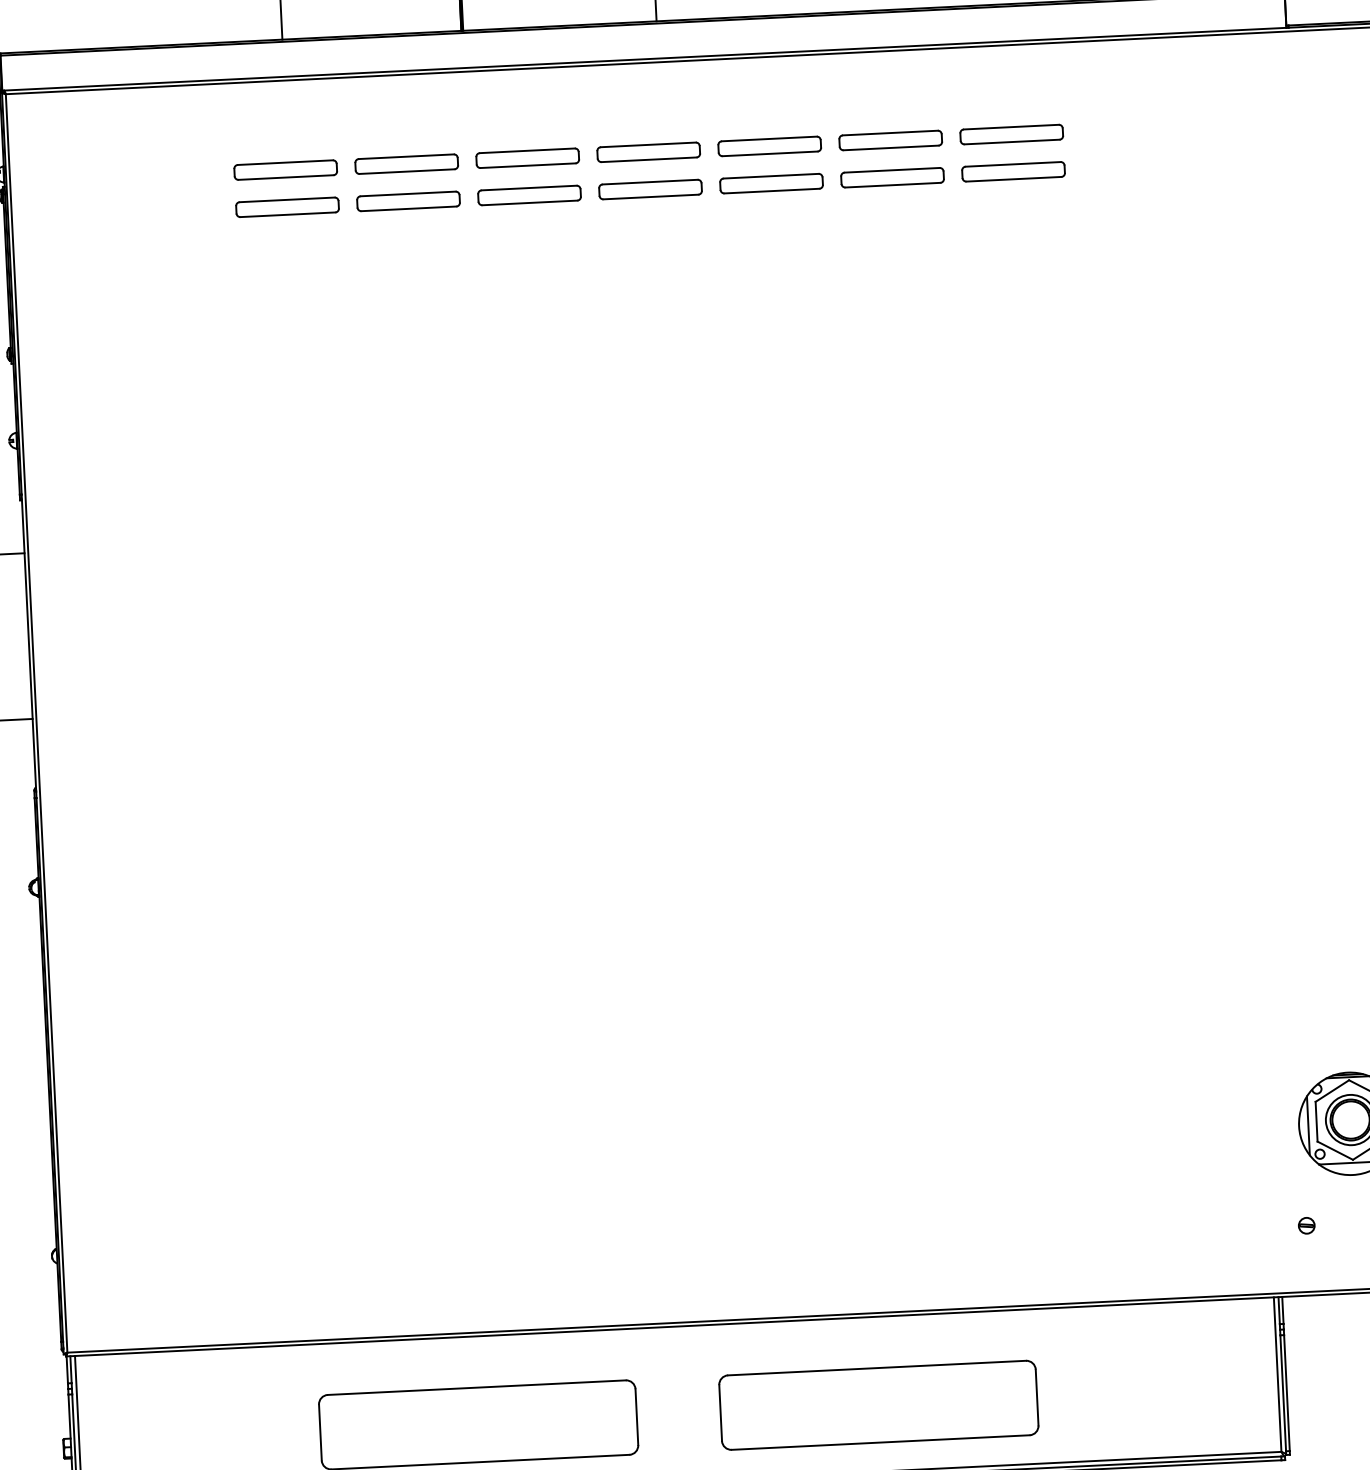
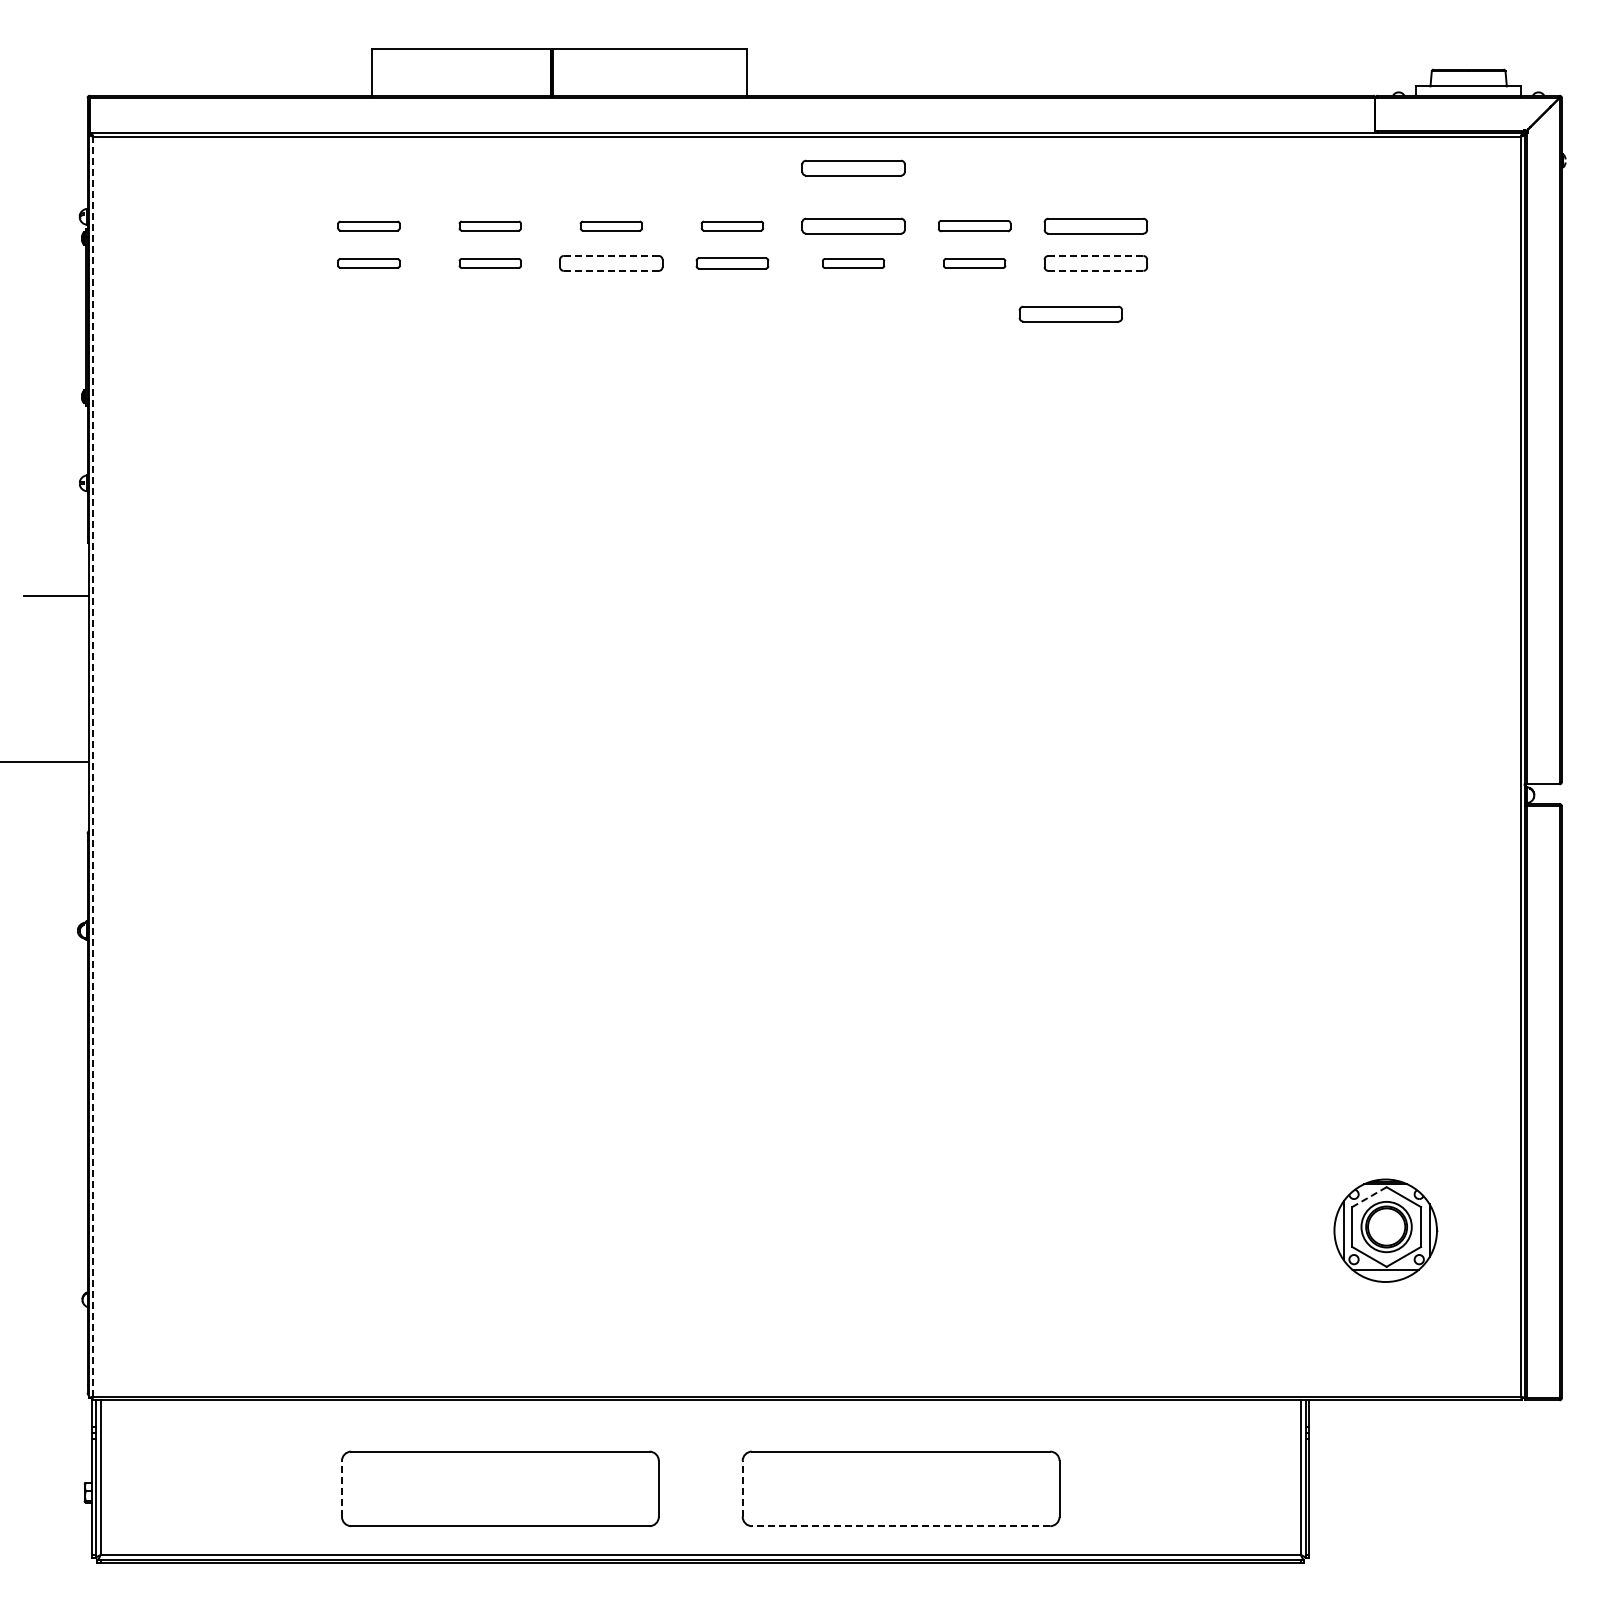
part: (766, 87) -> (853, 167), added
part: (890, 139) -> (974, 225), size x0.7
part: (648, 151) -> (732, 225), size x0.6
part: (527, 157) -> (611, 225), size x0.6
part: (407, 163) -> (490, 225), size x0.6
line: (1012, 163) -> (1095, 255), solid -> dashed
part: (285, 169) -> (368, 225), size x0.6
part: (892, 177) -> (974, 263), size x0.6
line: (1013, 178) -> (1095, 270), solid -> dashed
part: (771, 183) -> (853, 263), size x0.6
line: (529, 187) -> (611, 255), solid -> dashed
part: (650, 189) -> (732, 263), size x0.7
part: (408, 201) -> (490, 263), size x0.6
line: (530, 202) -> (611, 270), solid -> dashed
part: (287, 207) -> (368, 263), size x0.6
part: (990, 223) -> (1070, 313), added
line: (36, 723) -> (93, 766), solid -> dashed
line: (1332, 1091) -> (1369, 1197), solid -> dashed
part: (1306, 1225) -> (1337, 1330), removed
line: (720, 1412) -> (742, 1488), solid -> dashed
line: (319, 1432) -> (341, 1488), solid -> dashed
line: (880, 1442) -> (900, 1526), solid -> dashed

